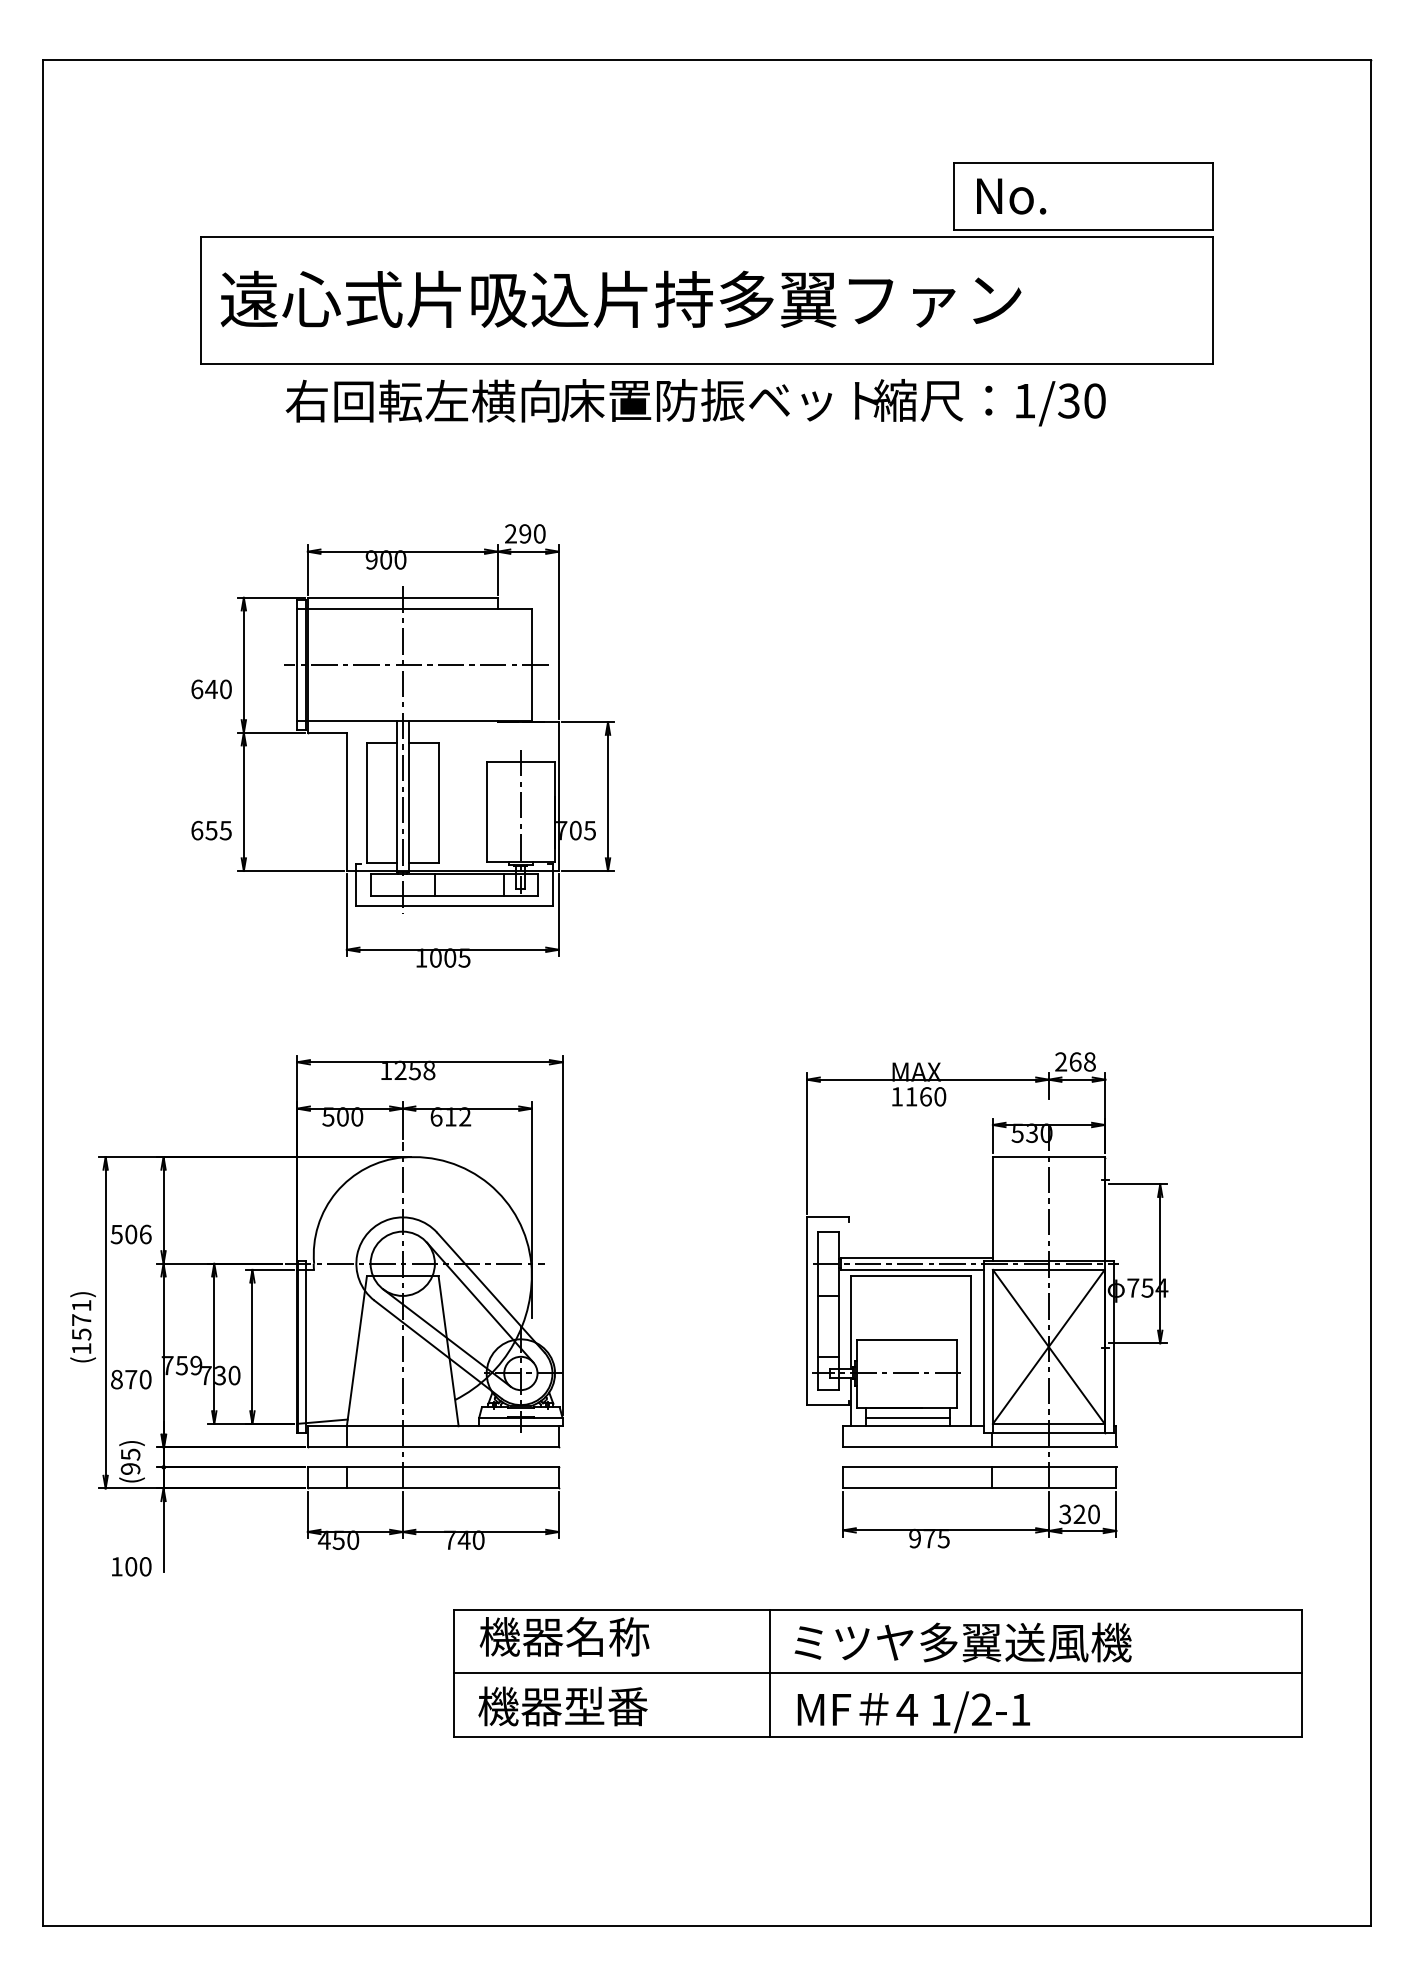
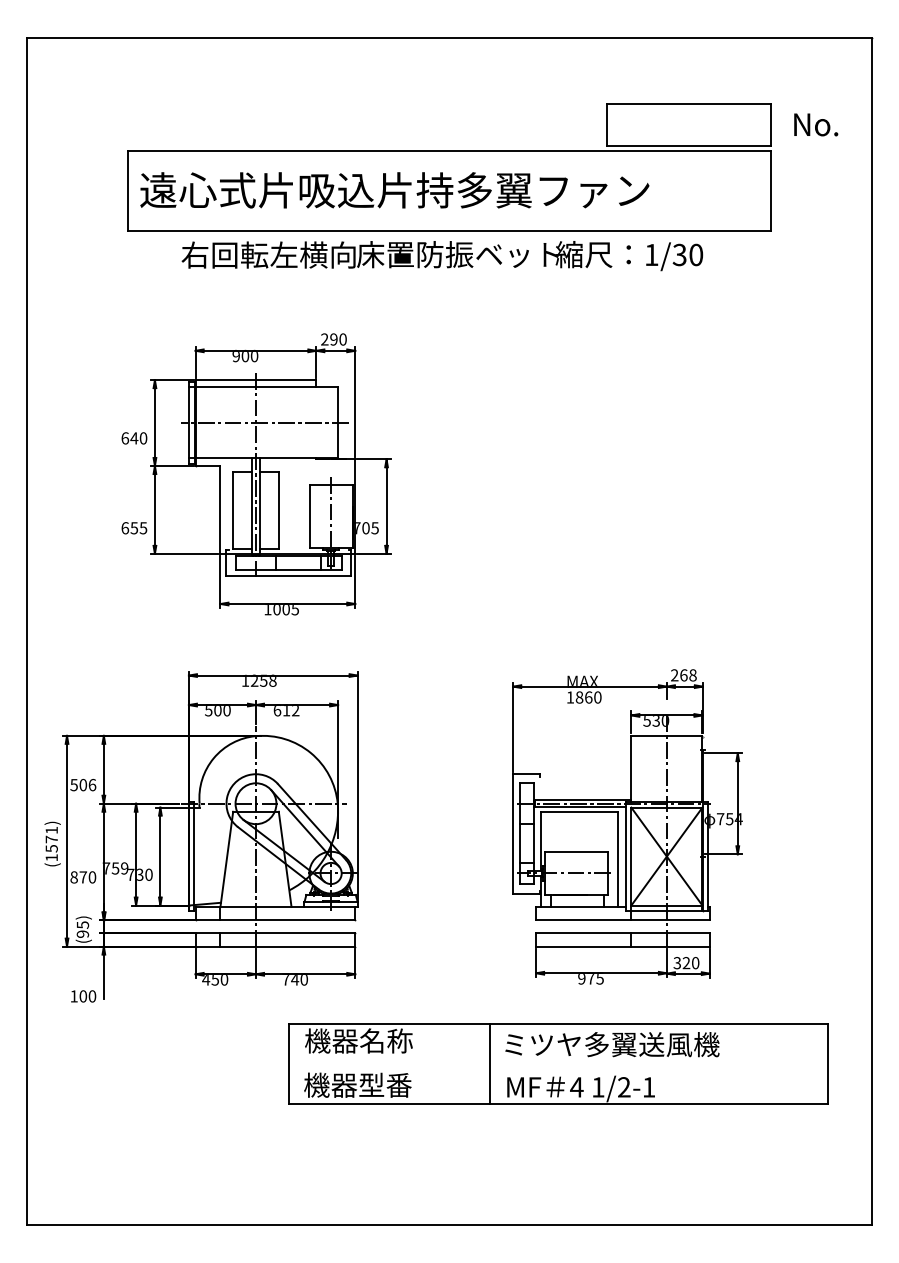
text: (1012, 195) -> (816, 124), moved
text: (911, 1096) -> (579, 697), 1160 -> 1860
line: (908, 1417) -> (577, 901), removed
line: (876, 1673) -> (557, 1064), removed

